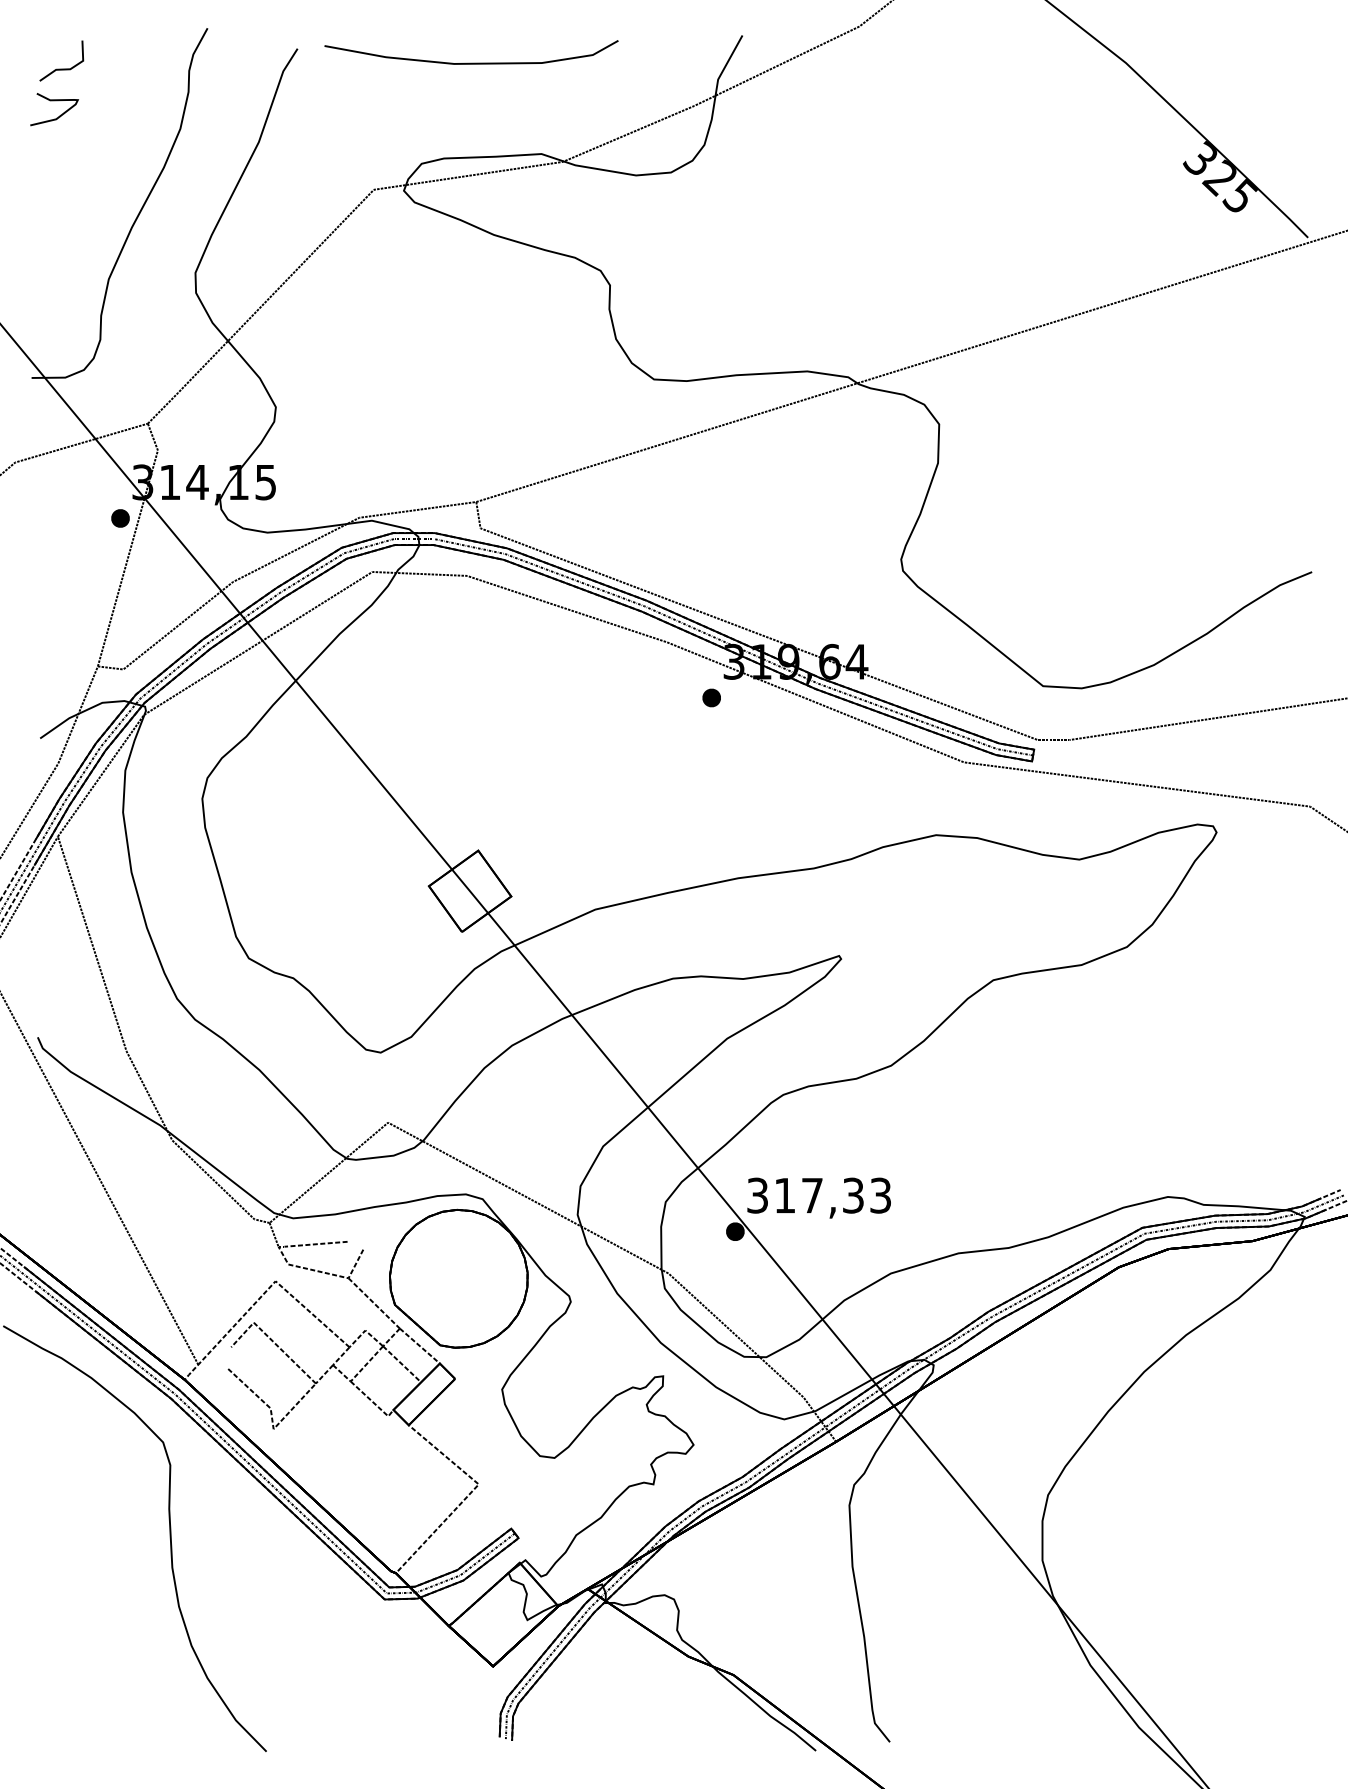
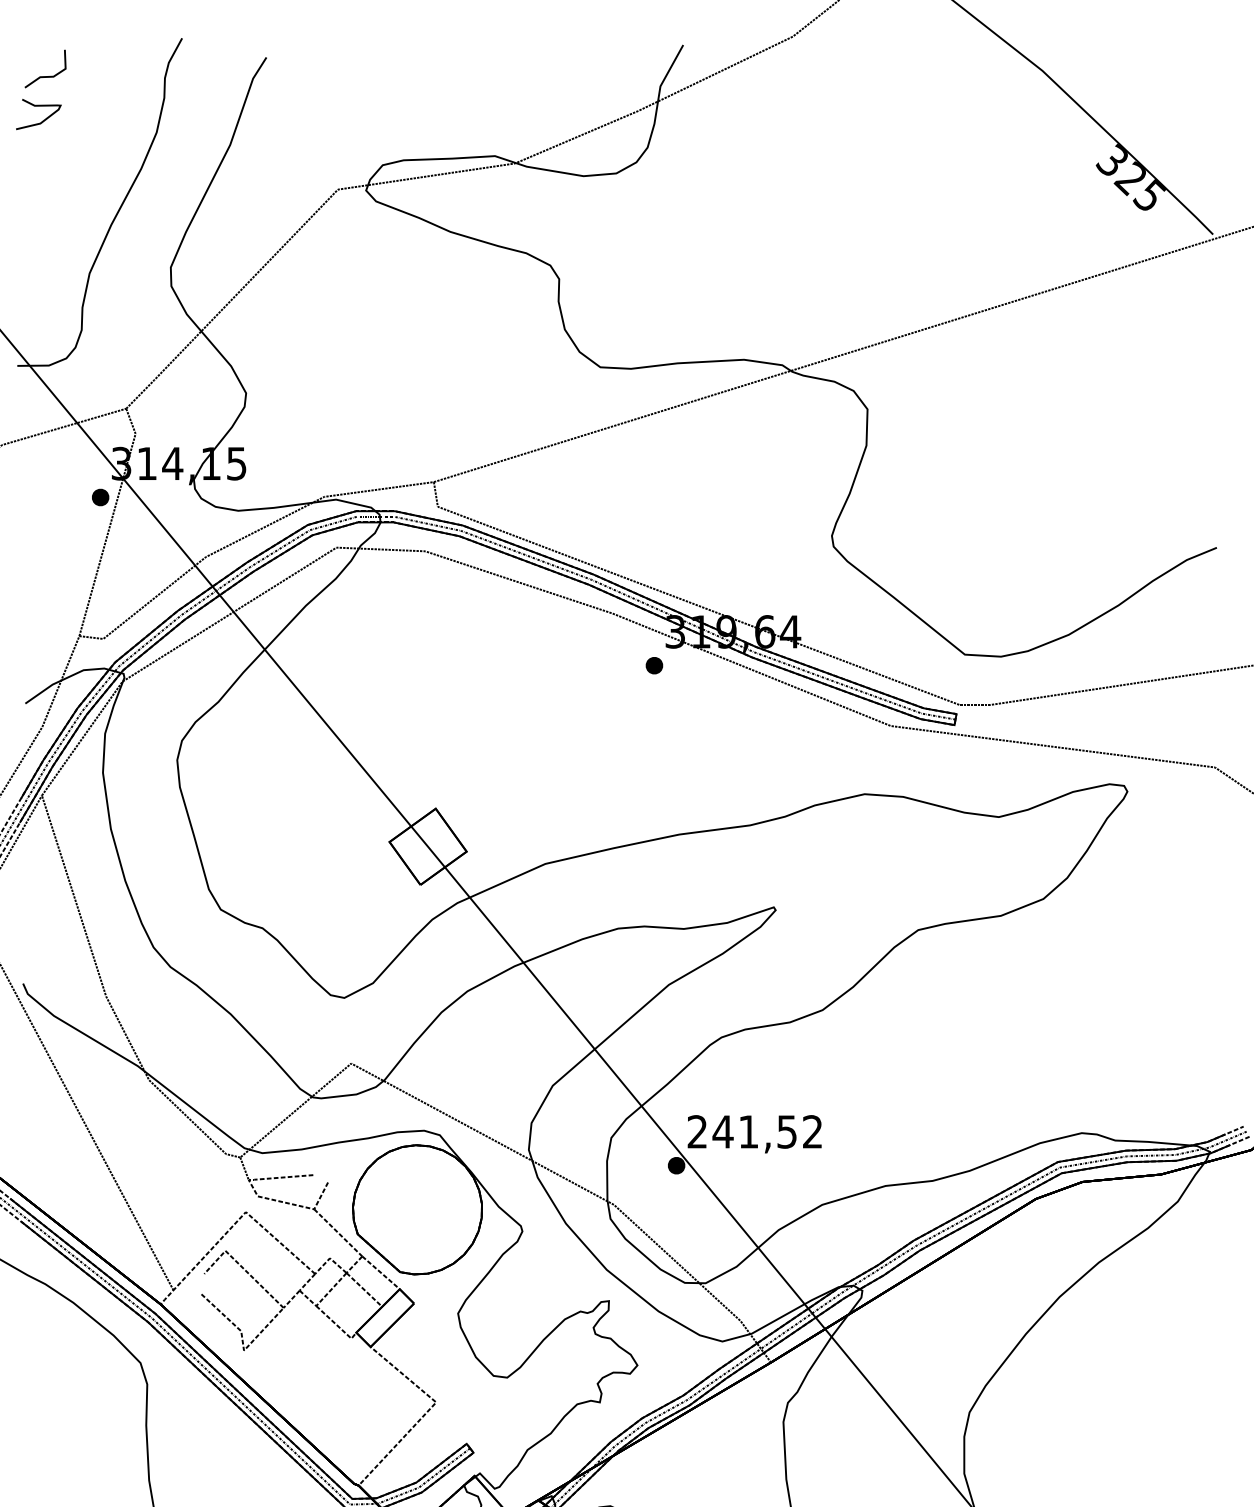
curve: (471, 62) -> (429, 70), removed
text: (818, 1195) -> (754, 1131), 317,33 -> 241,52

